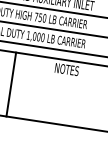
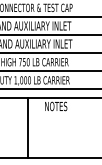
line: (11, 83) -> (27, 127), moved

